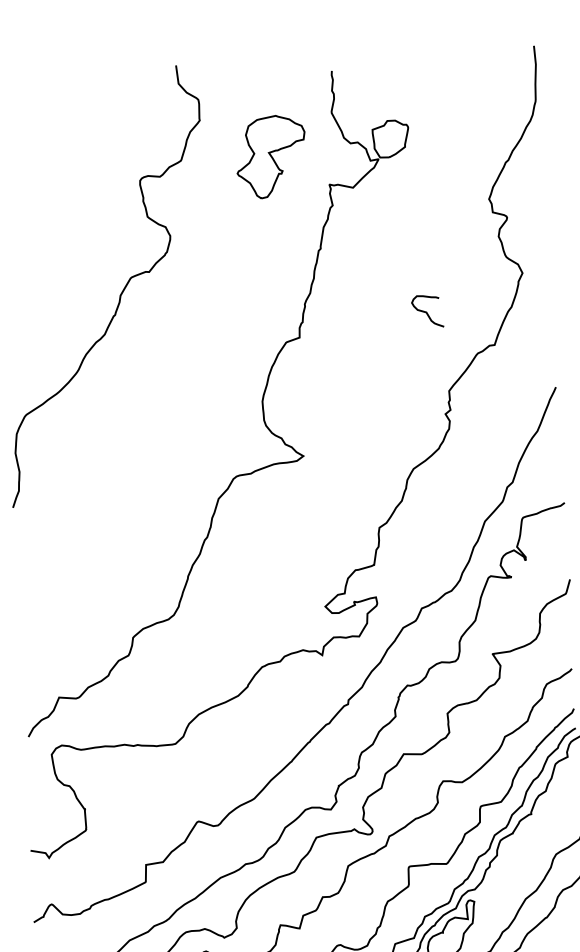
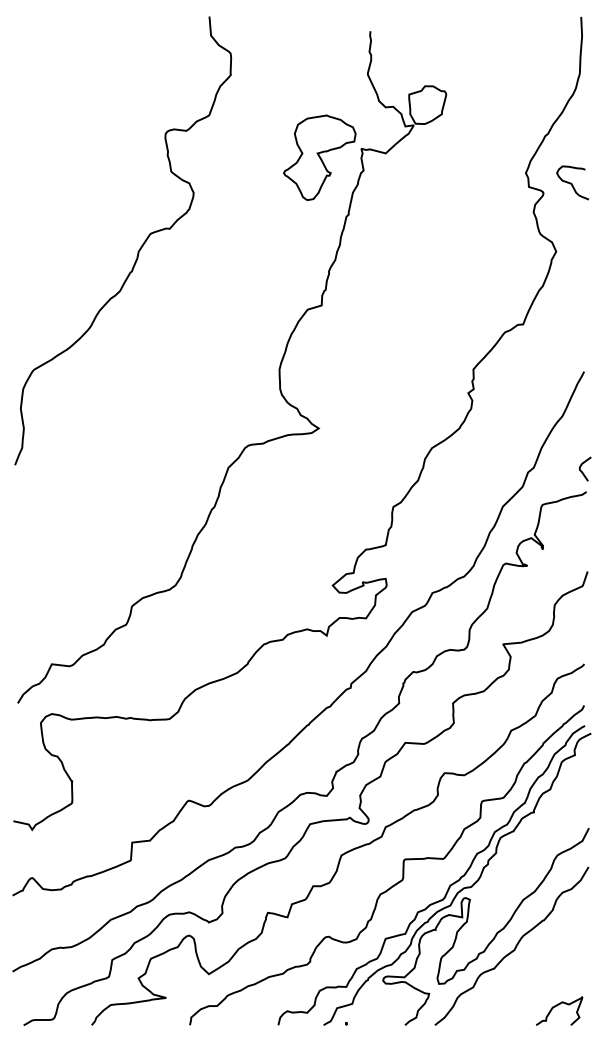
part: (270, 156) -> (319, 157), moved
curve: (426, 311) -> (571, 182), moved
curve: (559, 477) -> (582, 465), added

